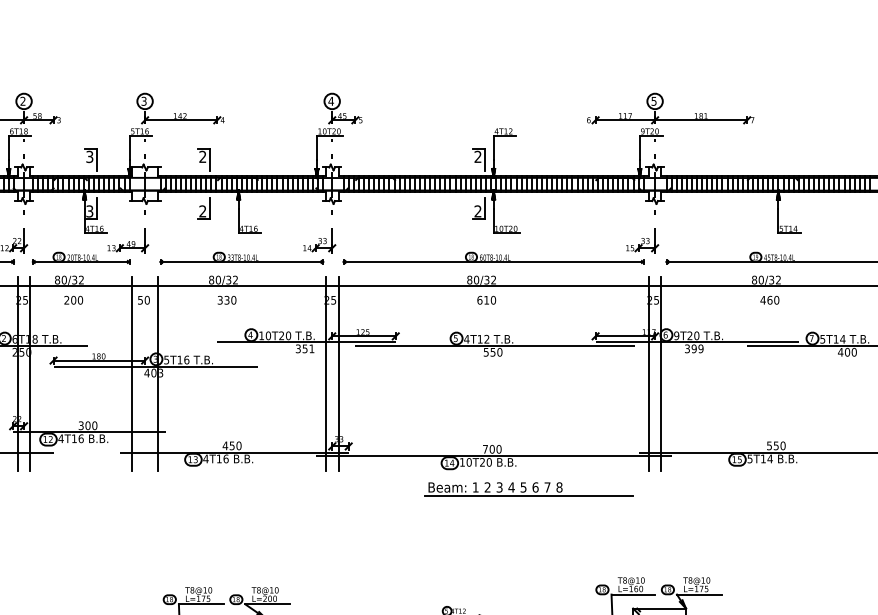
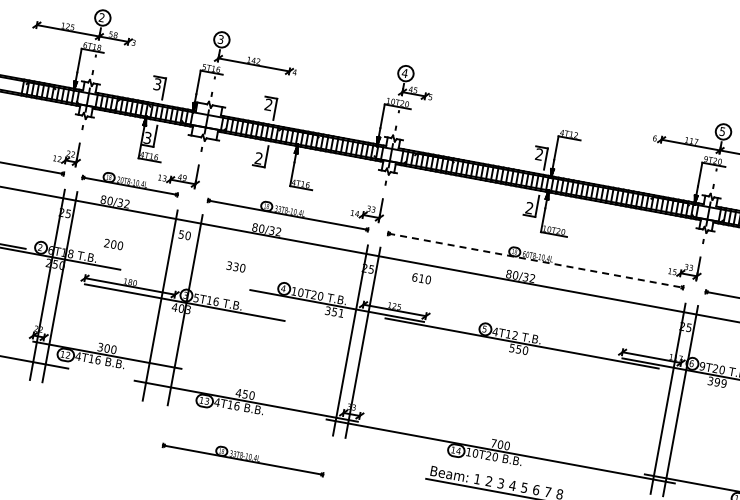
line: (494, 261) -> (536, 260), solid -> dashed
text: (73, 299) -> (113, 243), moved
text: (226, 299) -> (235, 266), moved
text: (486, 299) -> (421, 277), moved
part: (241, 506) -> (243, 455), added

